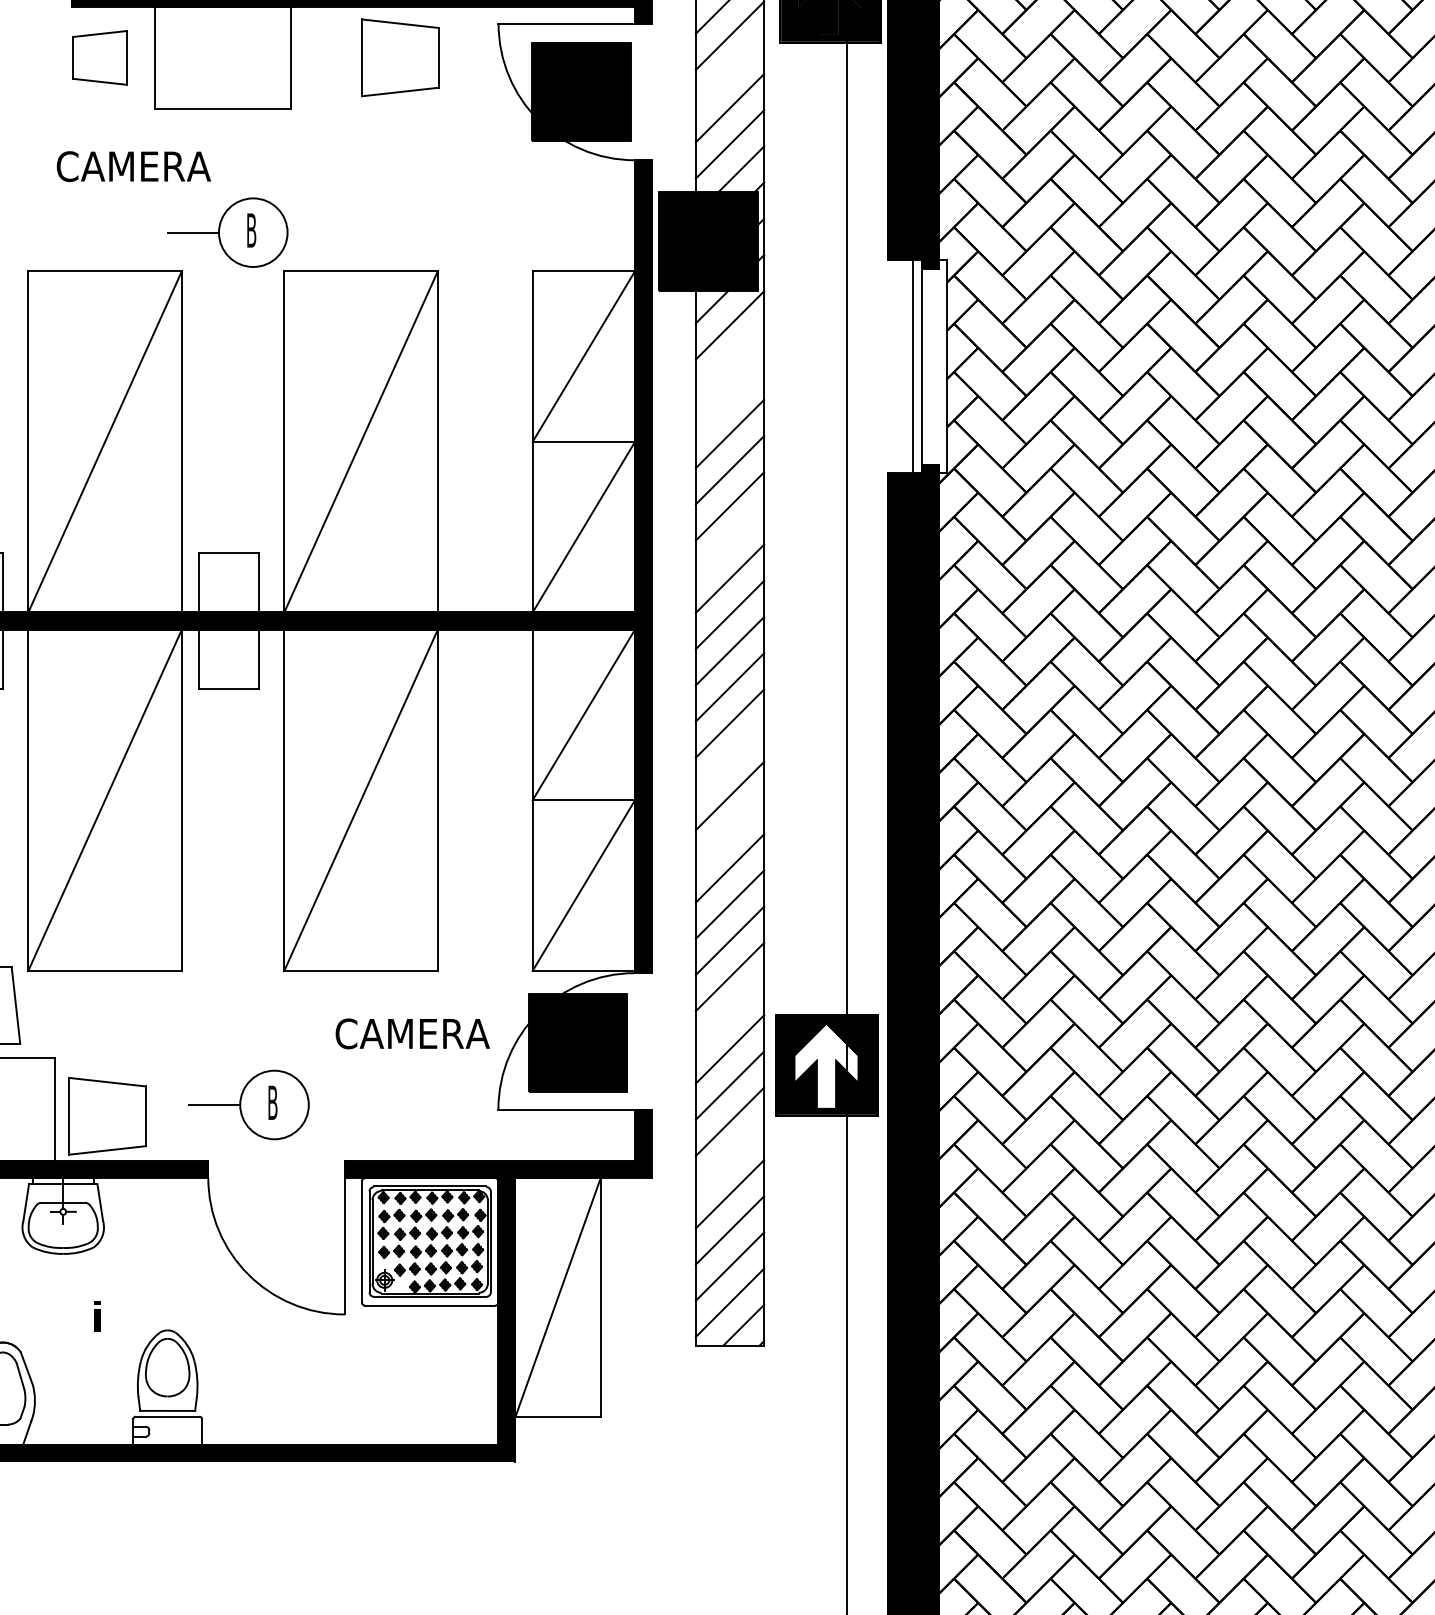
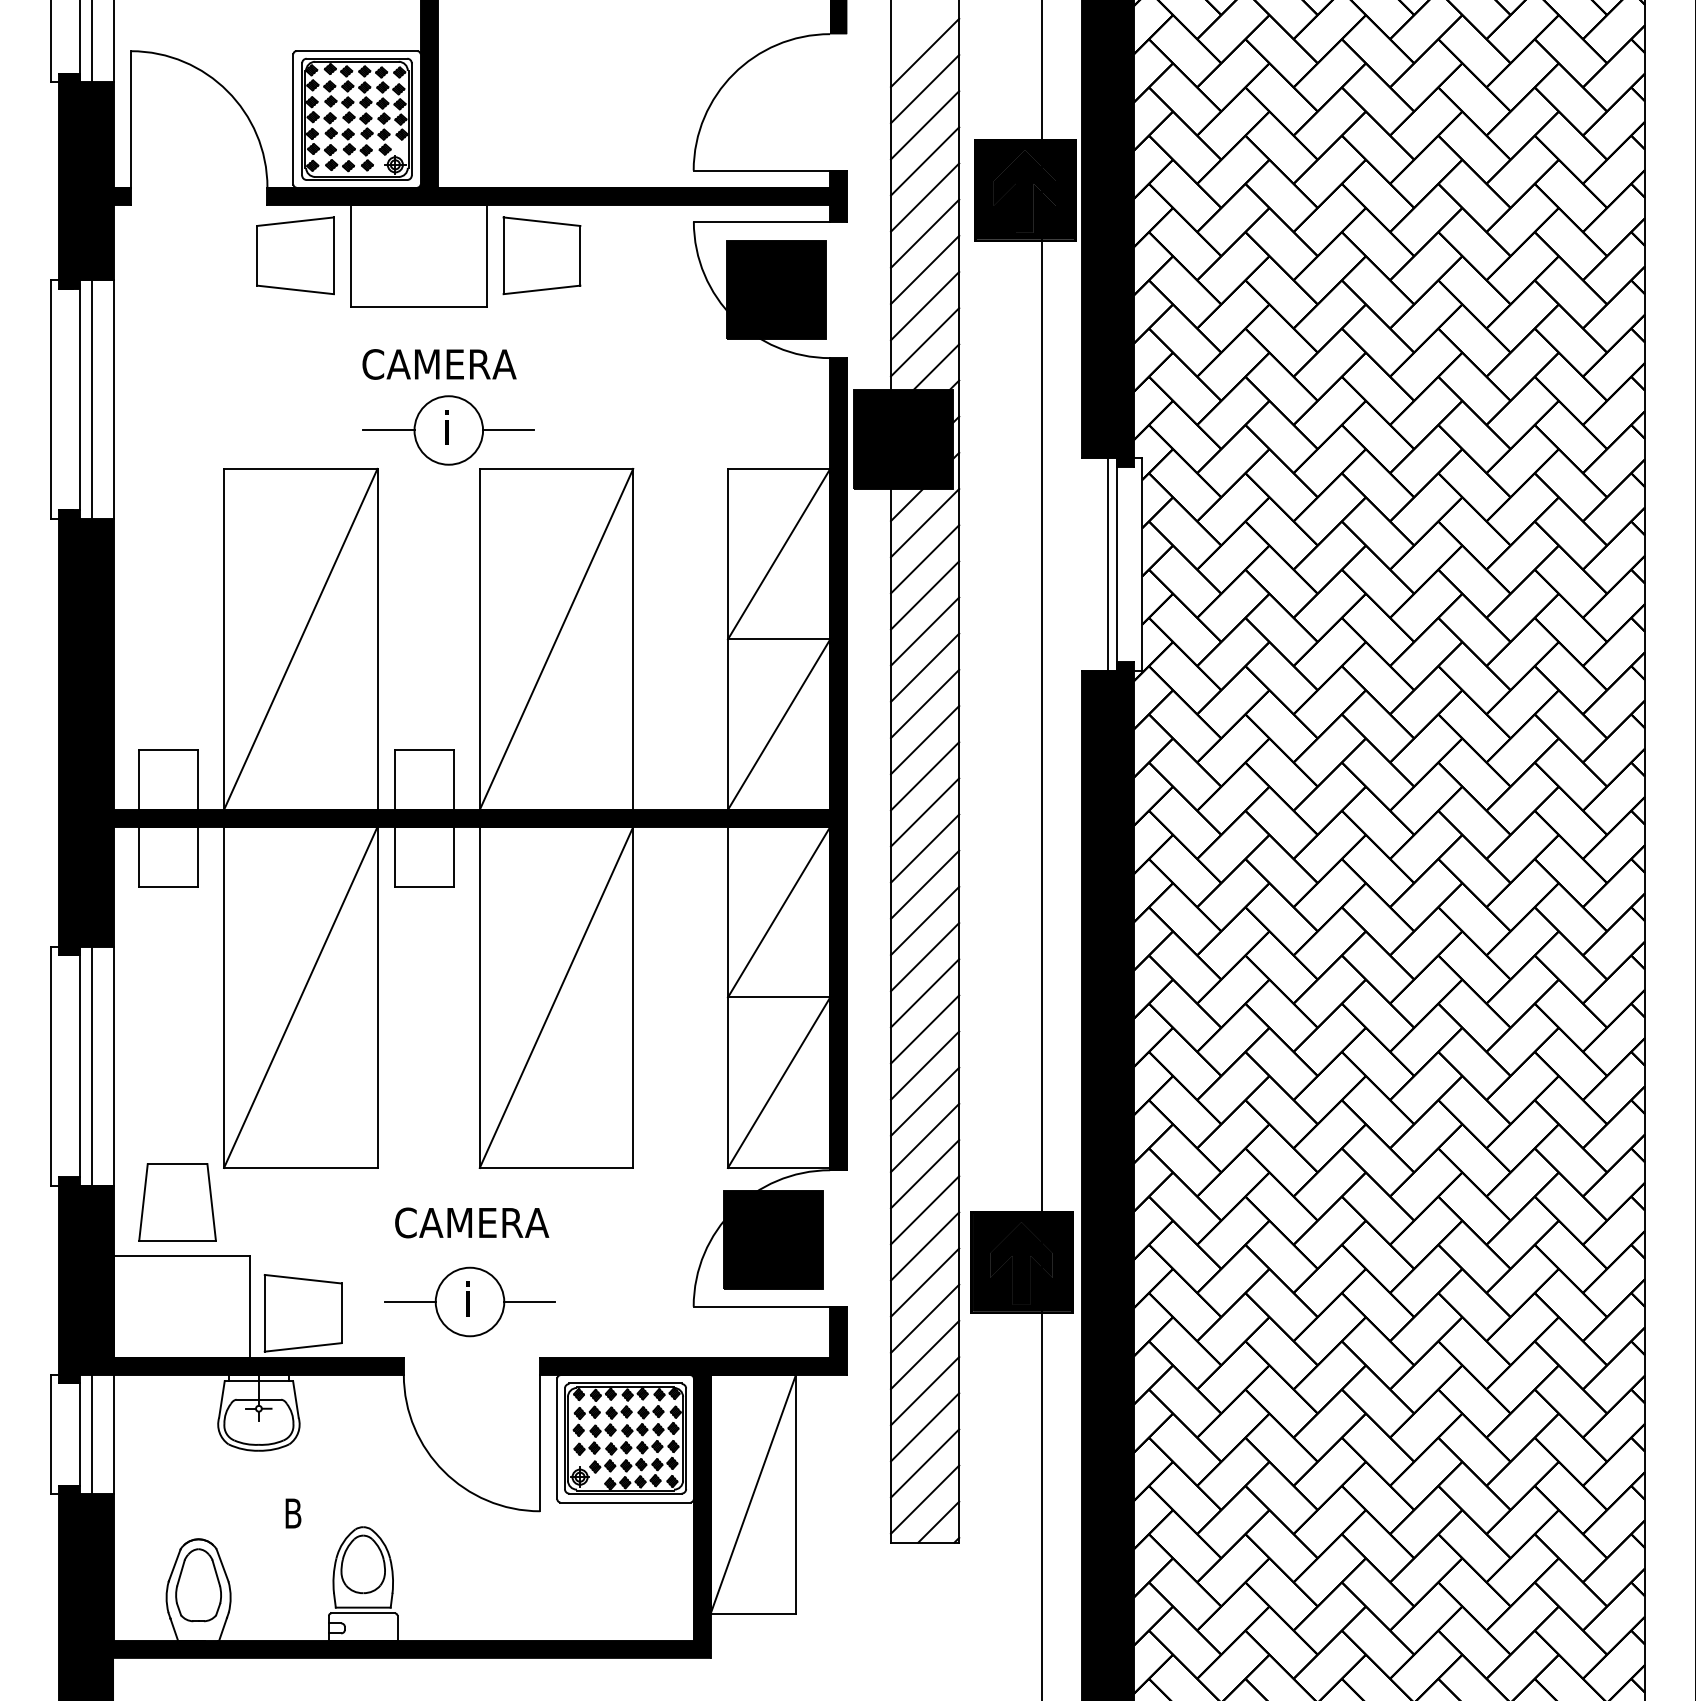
part: (99, 57) -> (295, 255), size x1.43
part: (400, 57) -> (541, 255), moved
line: (730, 71) -> (925, 269), added
text: (133, 166) -> (439, 364), moved
text: (250, 229) -> (446, 427), B -> i
line: (313, 232) -> (508, 430), added
line: (730, 361) -> (925, 559), added
line: (730, 397) -> (925, 595), added
line: (730, 542) -> (925, 740), added
line: (730, 760) -> (925, 957), added
line: (730, 832) -> (925, 1029), added
line: (730, 1013) -> (925, 1210), added
text: (413, 1033) -> (472, 1222), moved
fill: (826, 1065) -> (1021, 1262), added
text: (273, 1101) -> (468, 1298), B -> i
line: (334, 1105) -> (529, 1302), added
line: (730, 1157) -> (925, 1354), added
text: (97, 1315) -> (293, 1512), i -> B

